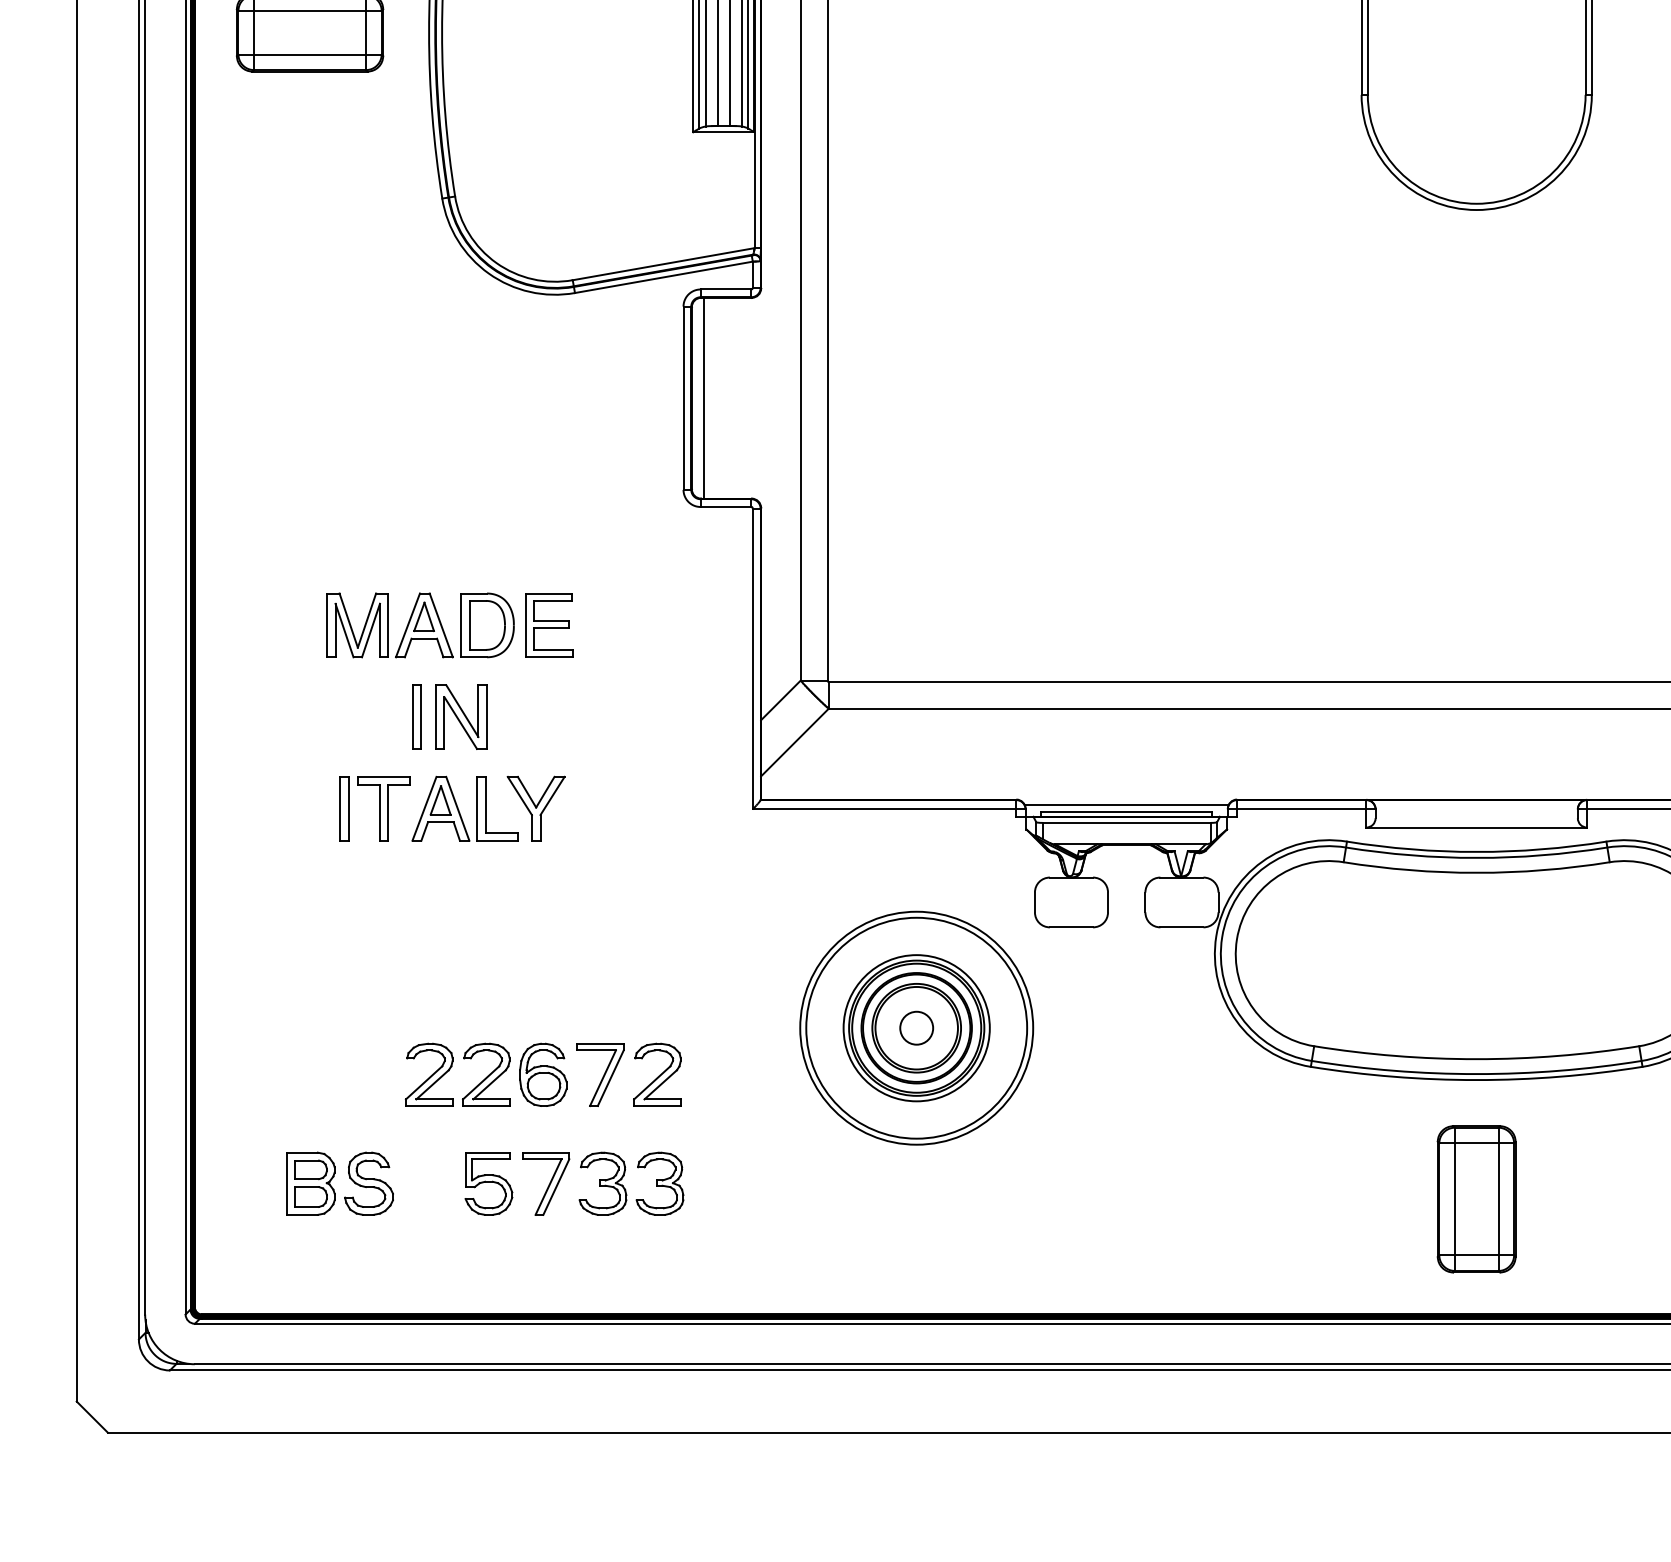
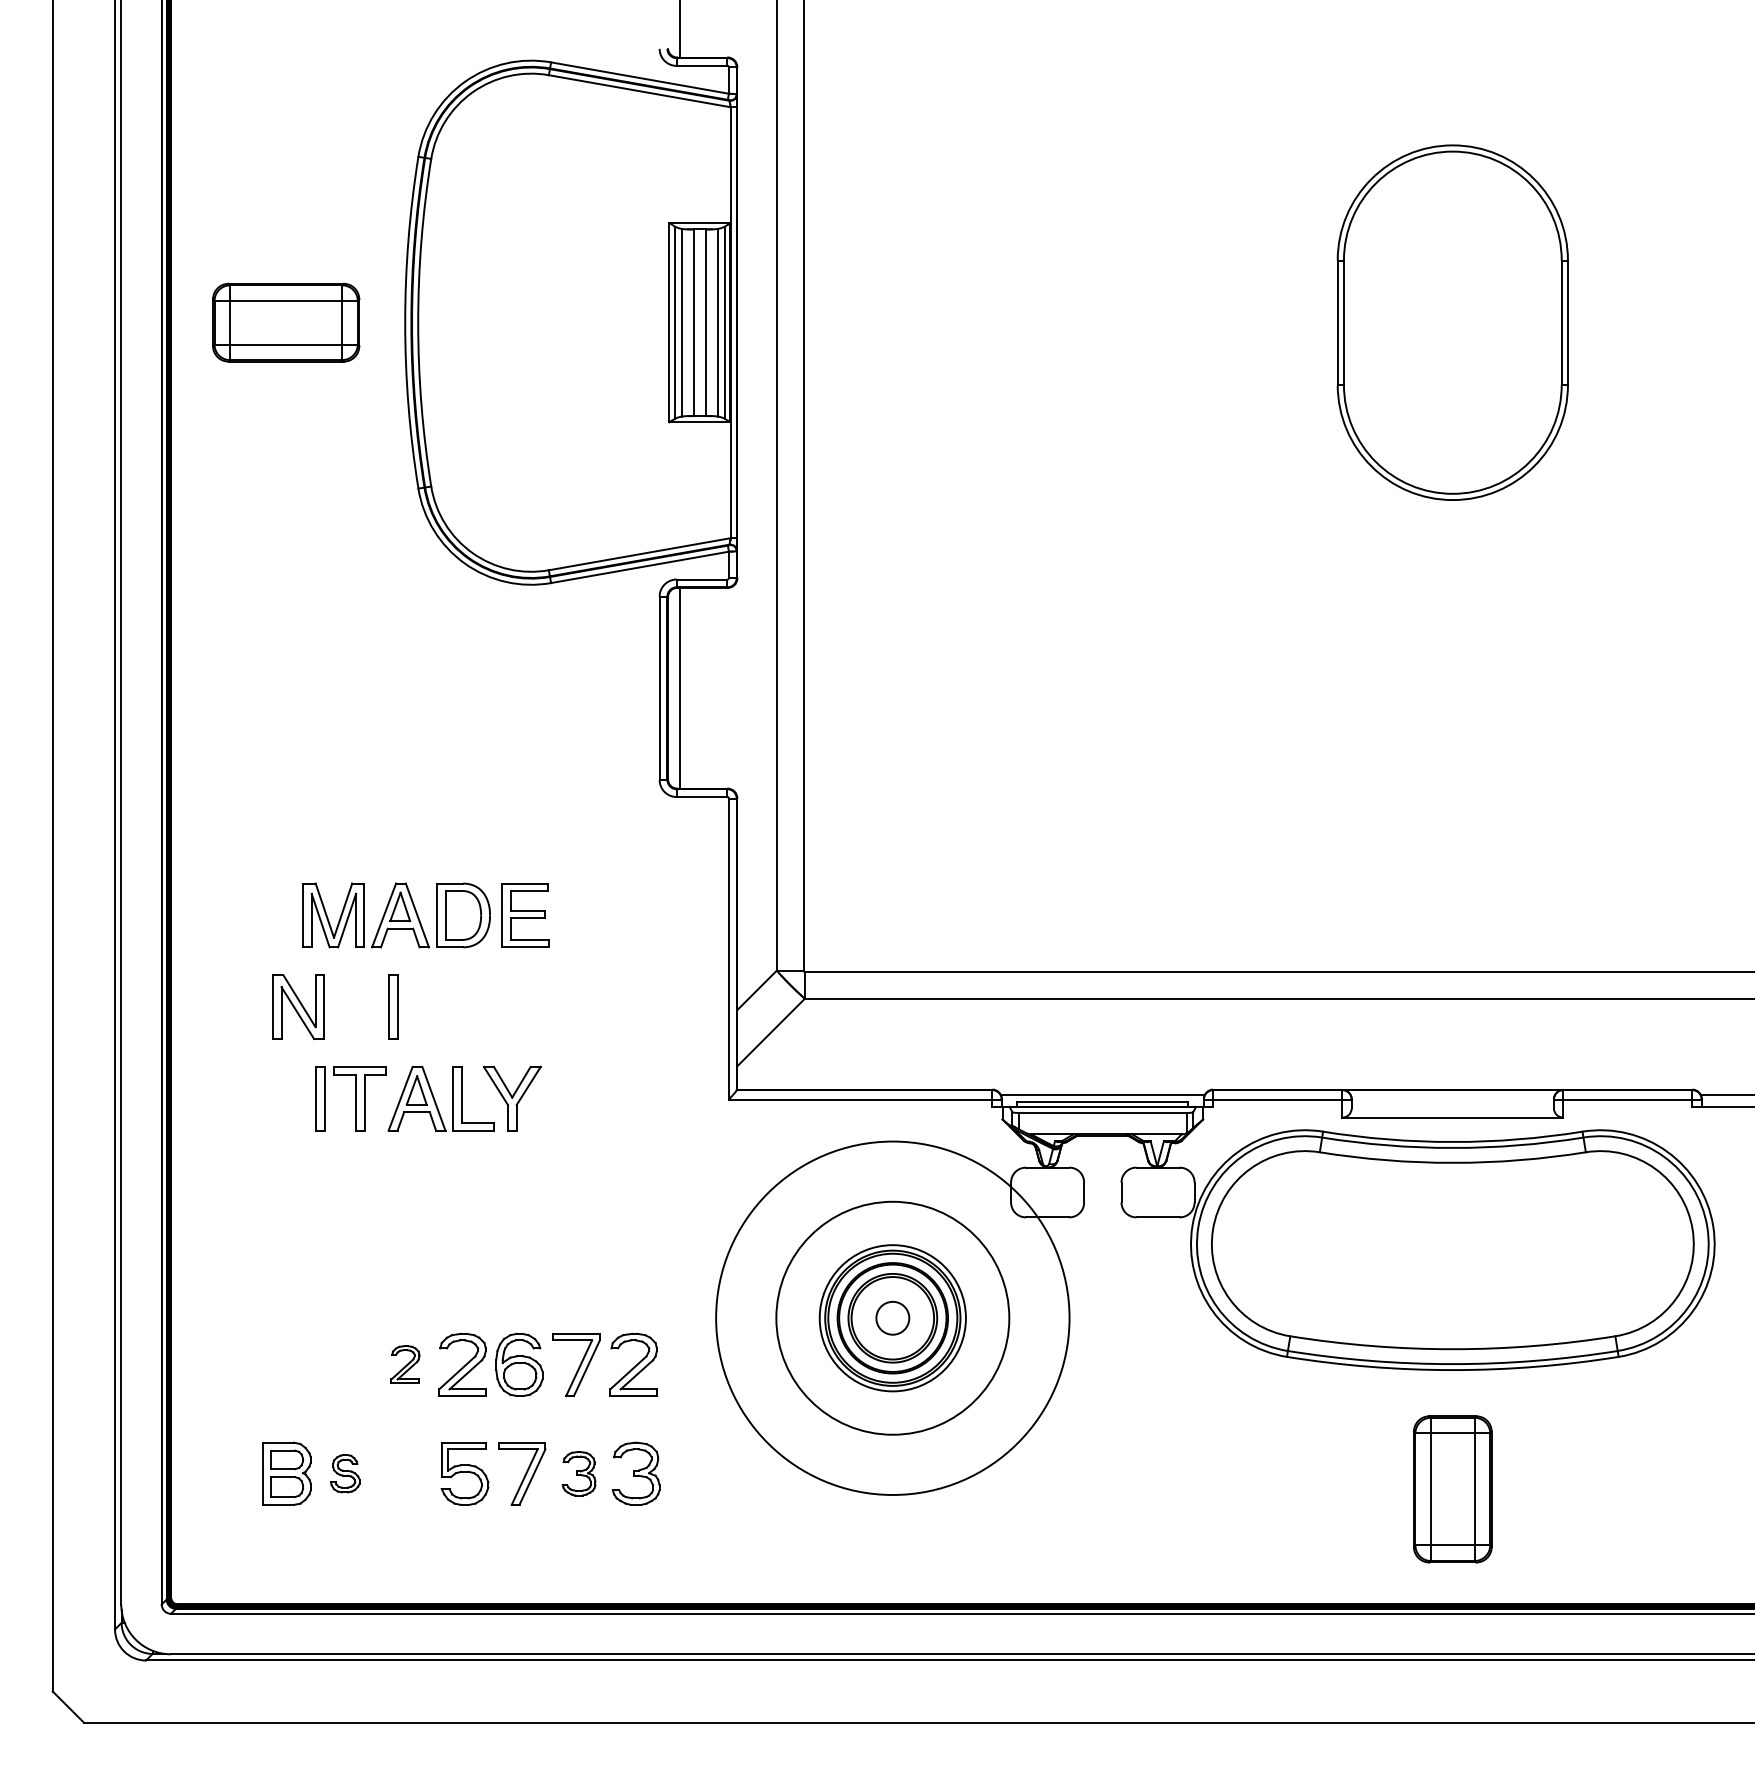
part: (461, 716) -> (298, 1006), moved
circle: (916, 1027) -> (892, 1317), size x1.6
part: (429, 1074) -> (405, 1364), size x0.6
part: (369, 1183) -> (345, 1473), size x0.6
part: (602, 1183) -> (578, 1473), size x0.7

